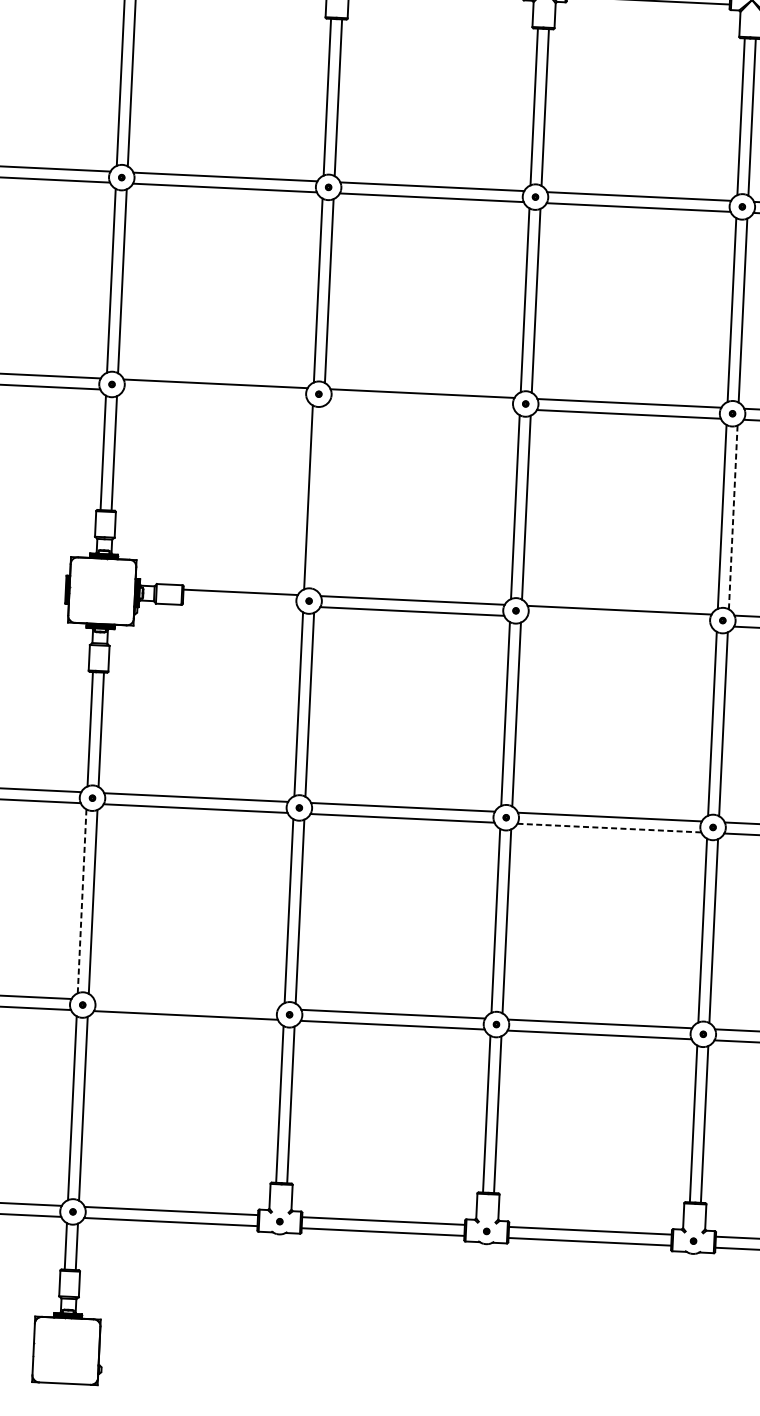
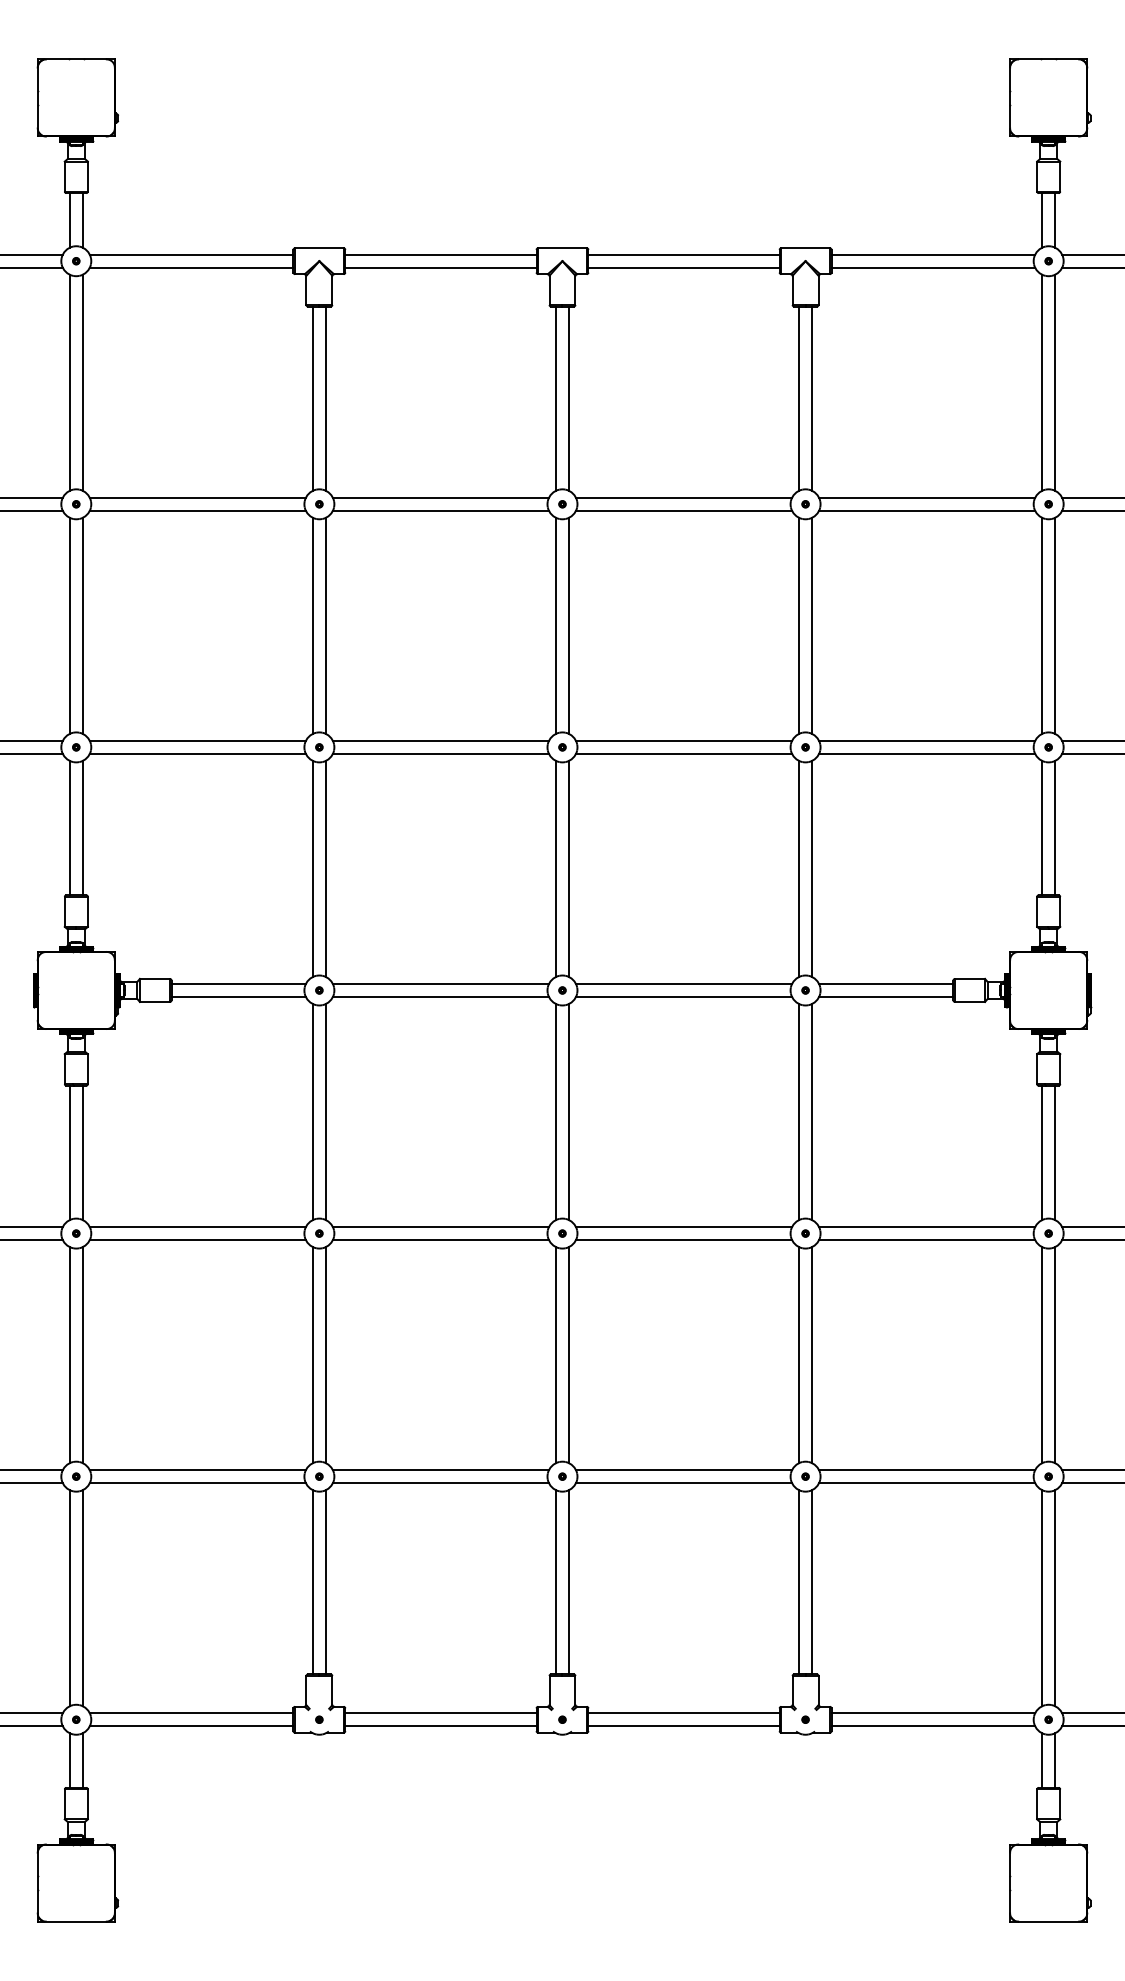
line: (214, 394) -> (197, 753), added
line: (421, 404) -> (440, 753), added
line: (319, 497) -> (325, 868), added
line: (733, 517) -> (812, 868), dashed -> solid
line: (240, 602) -> (238, 996), added
line: (619, 620) -> (684, 996), added
line: (609, 828) -> (684, 1240), dashed -> solid
line: (81, 901) -> (69, 1355), dashed -> solid
line: (186, 1004) -> (197, 1470), added

